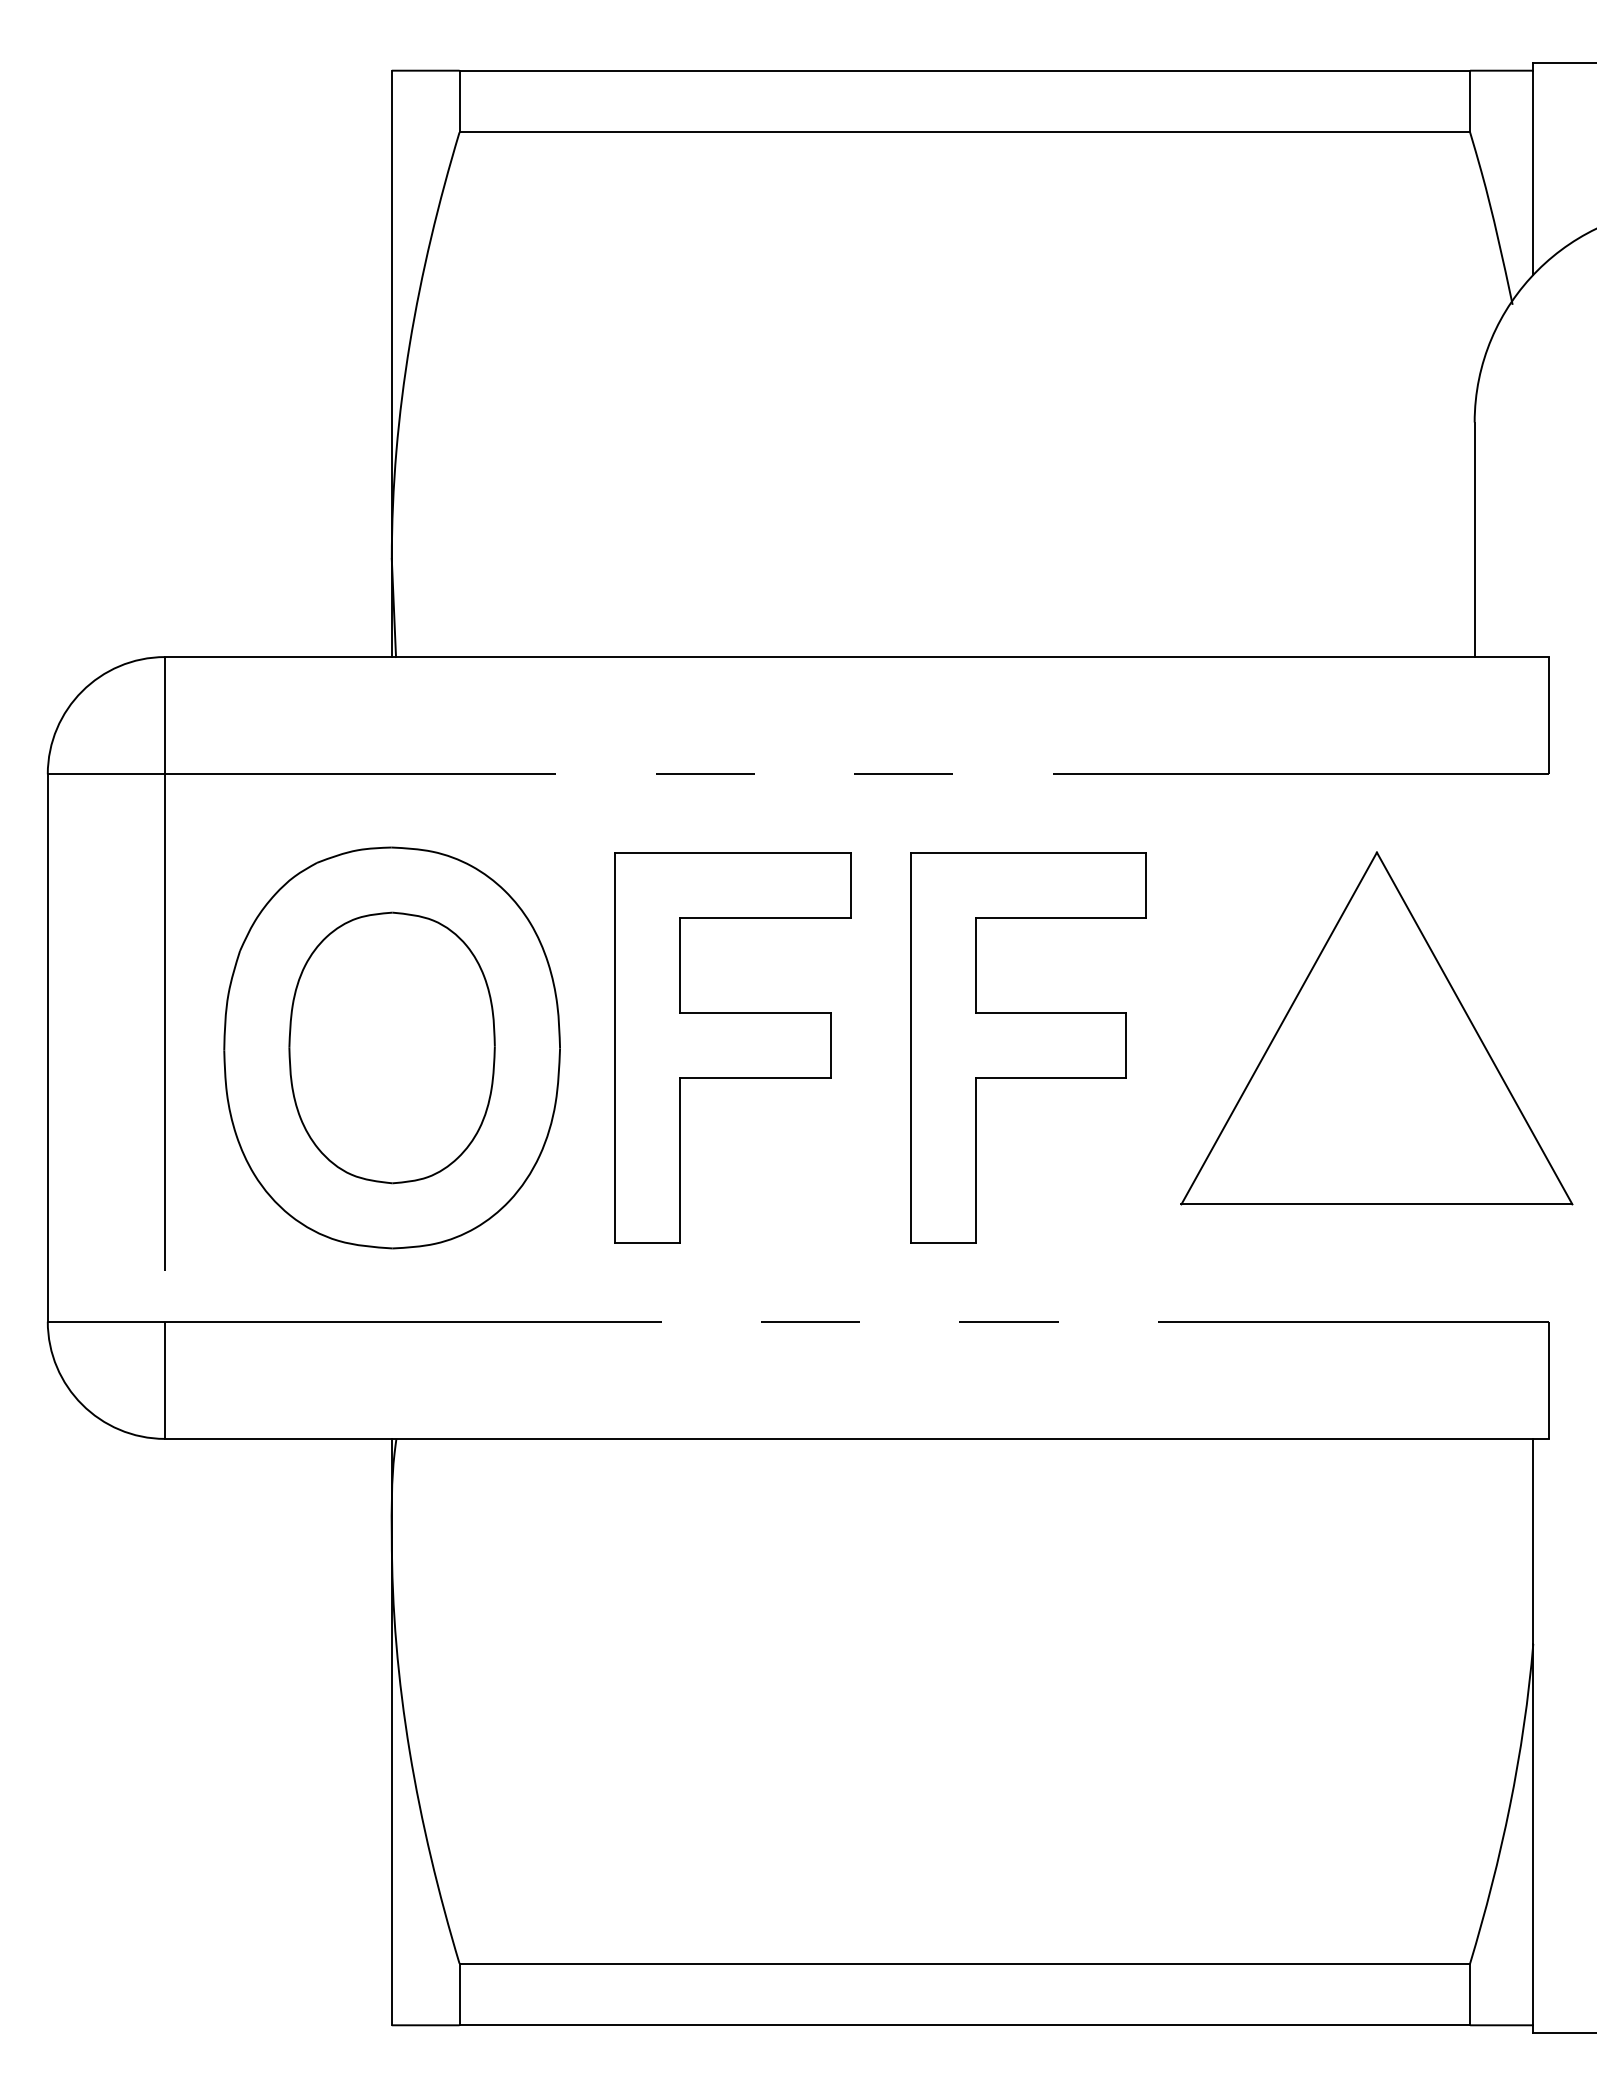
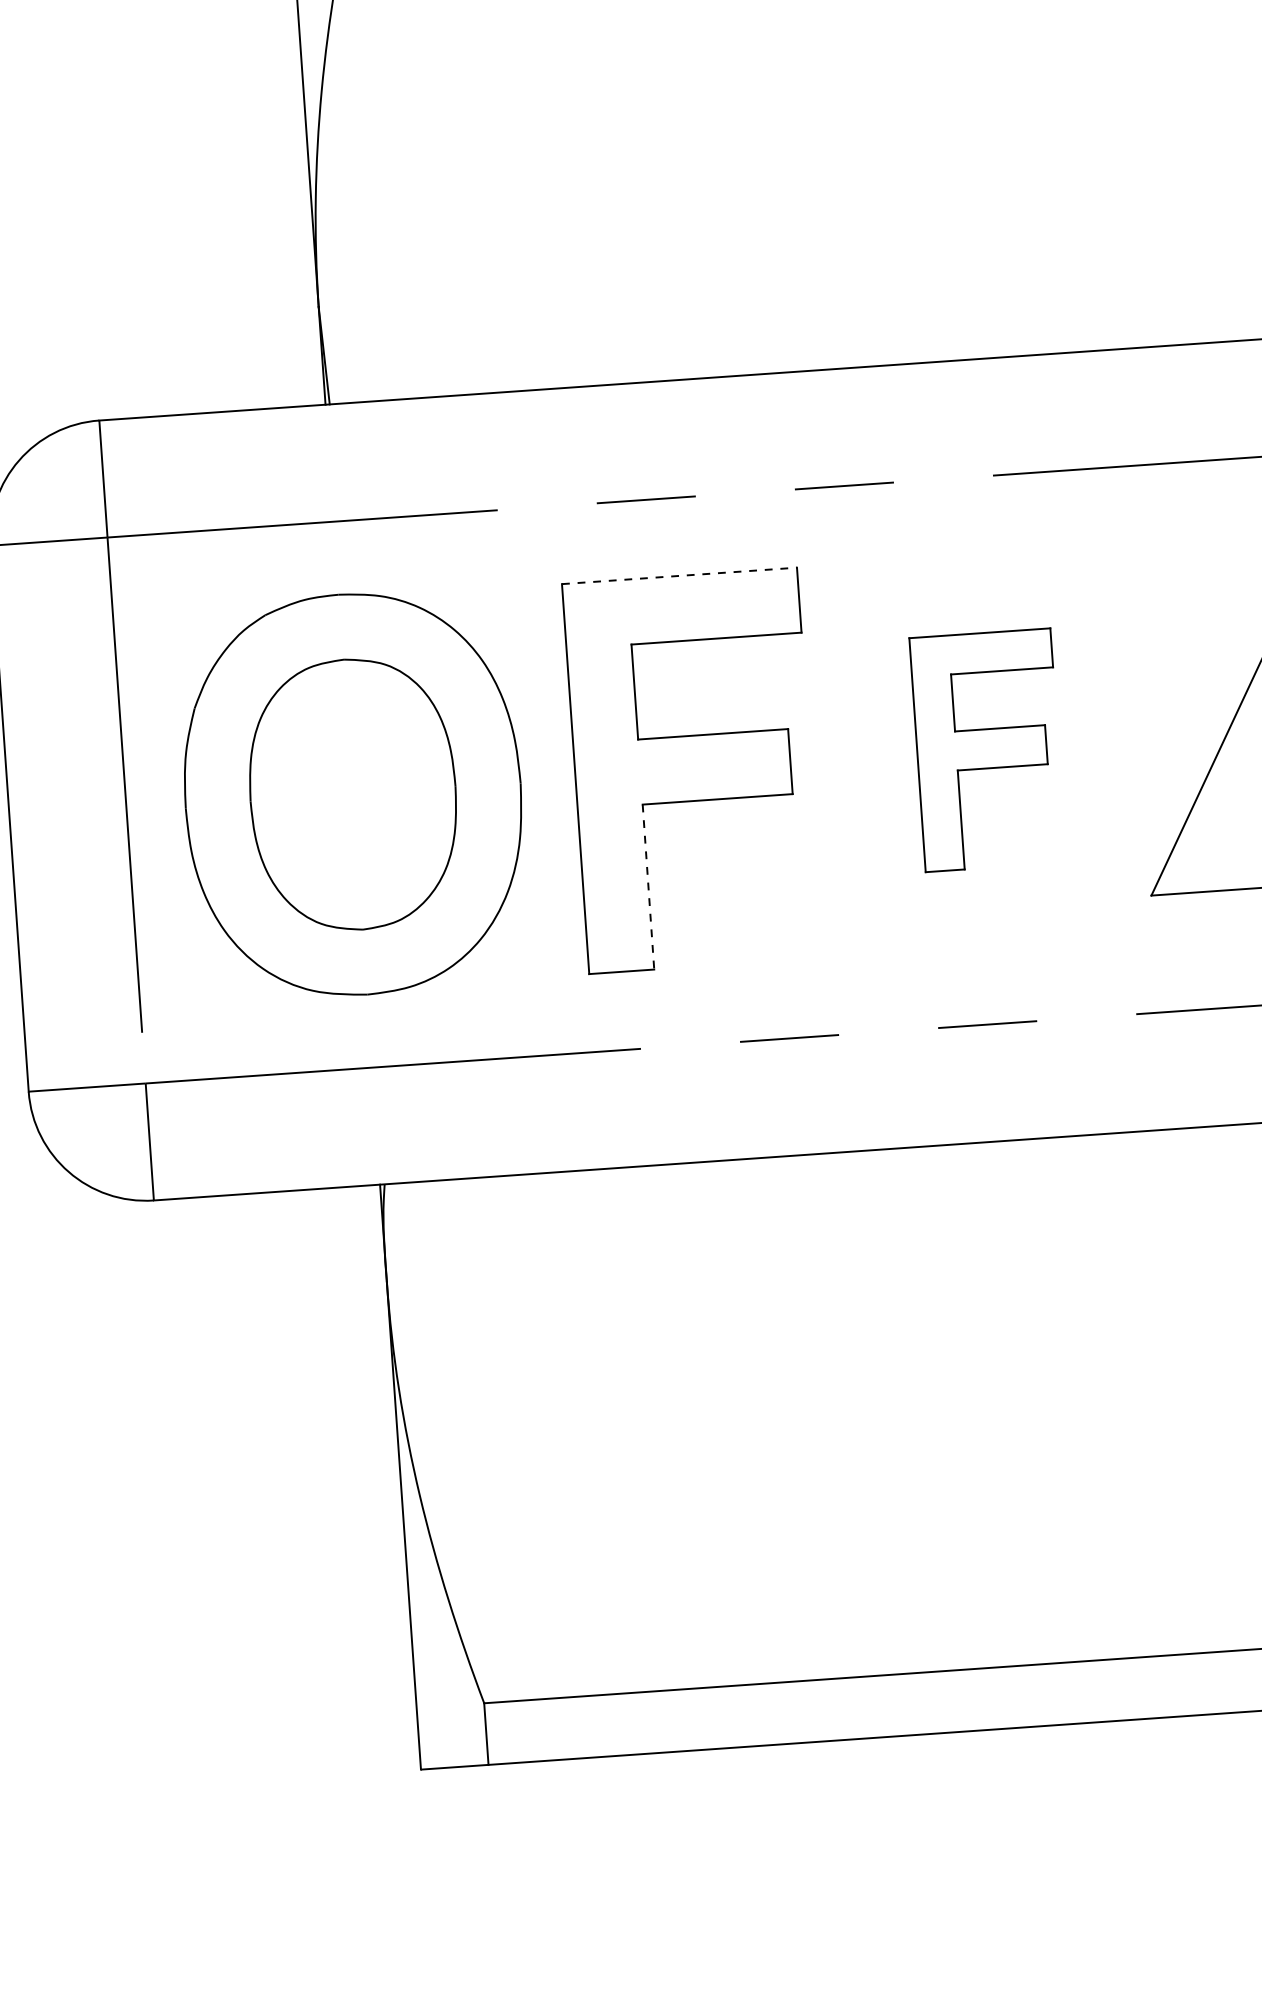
line: (732, 852) -> (679, 575), solid -> dashed
part: (1028, 1047) -> (987, 749), size x0.6
line: (680, 1160) -> (648, 886), solid -> dashed

